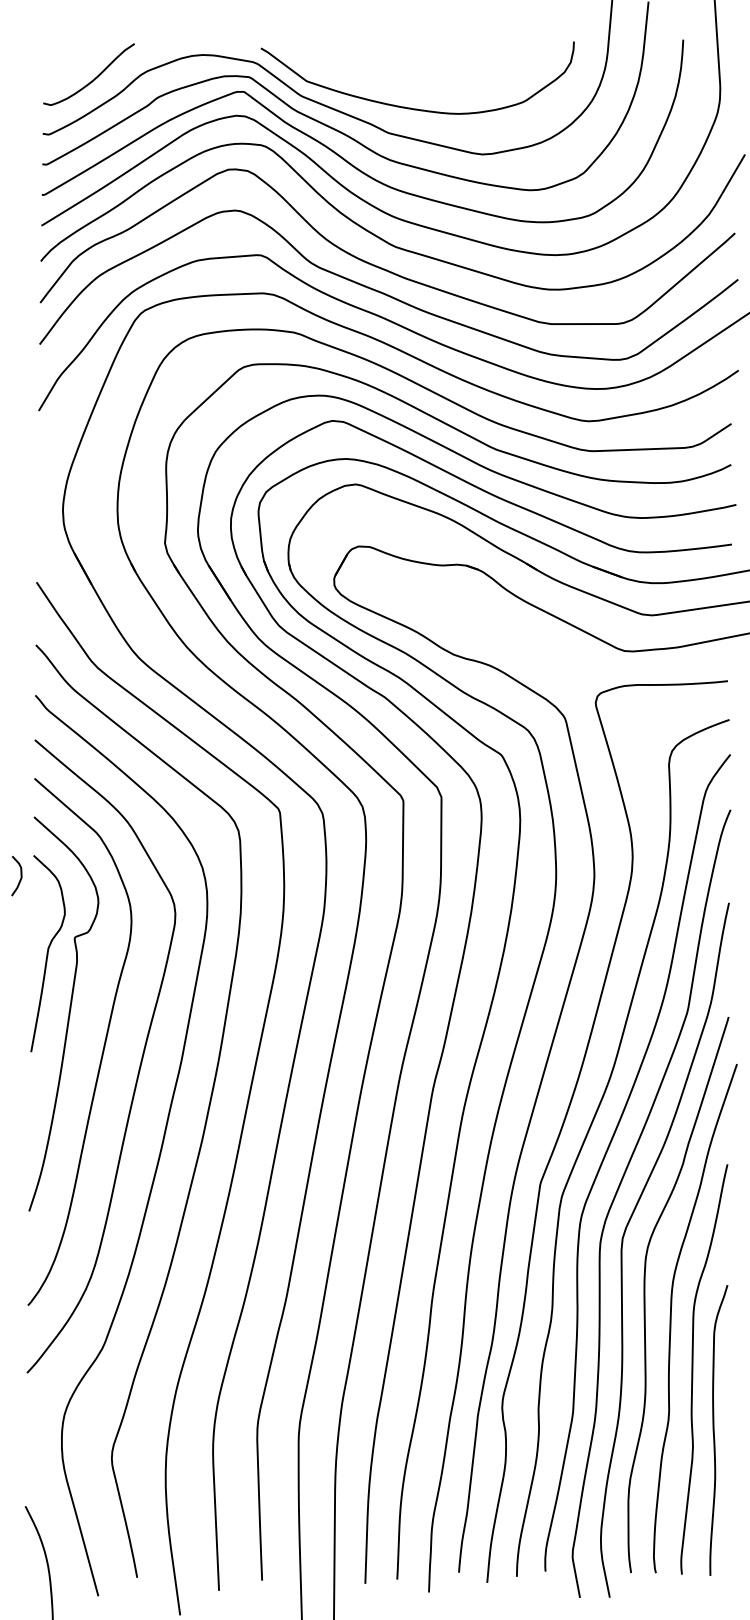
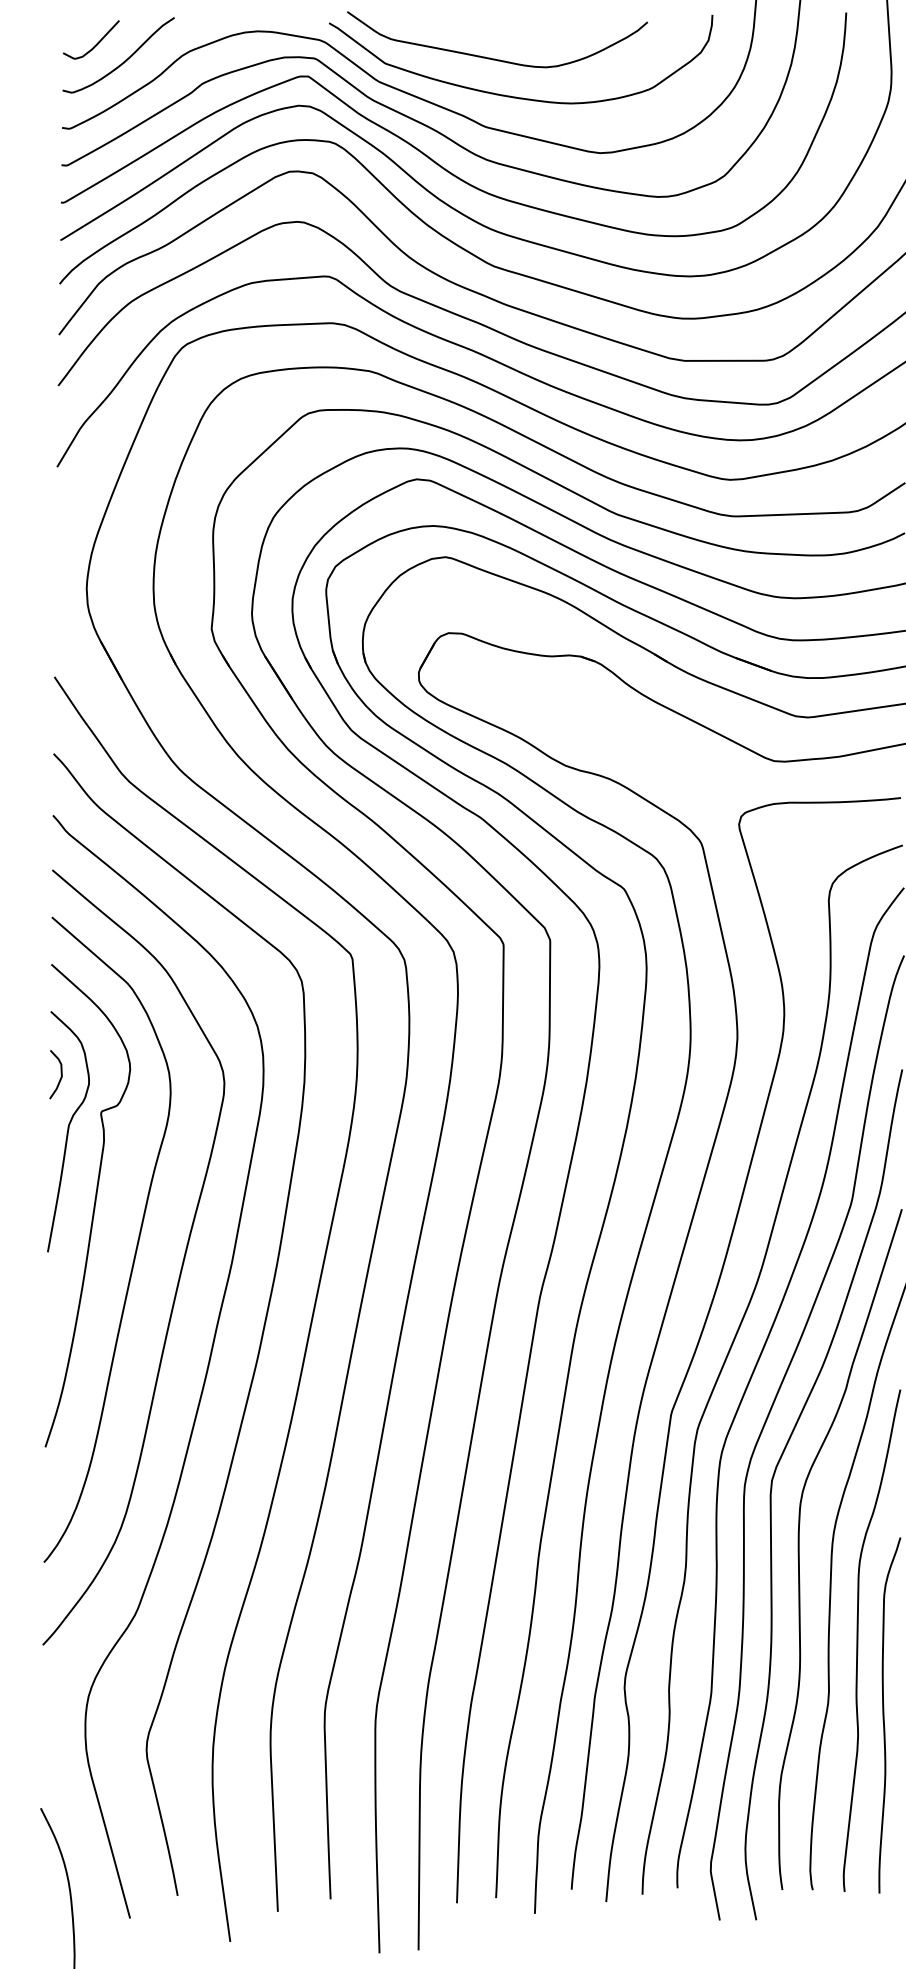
curve: (70, 65) -> (95, 44), added
curve: (394, 76) -> (492, 57), added
curve: (20, 876) -> (60, 1075), moved

